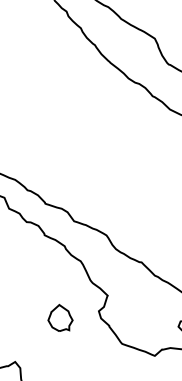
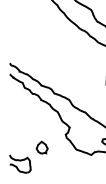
part: (58, 317) -> (41, 147), moved

